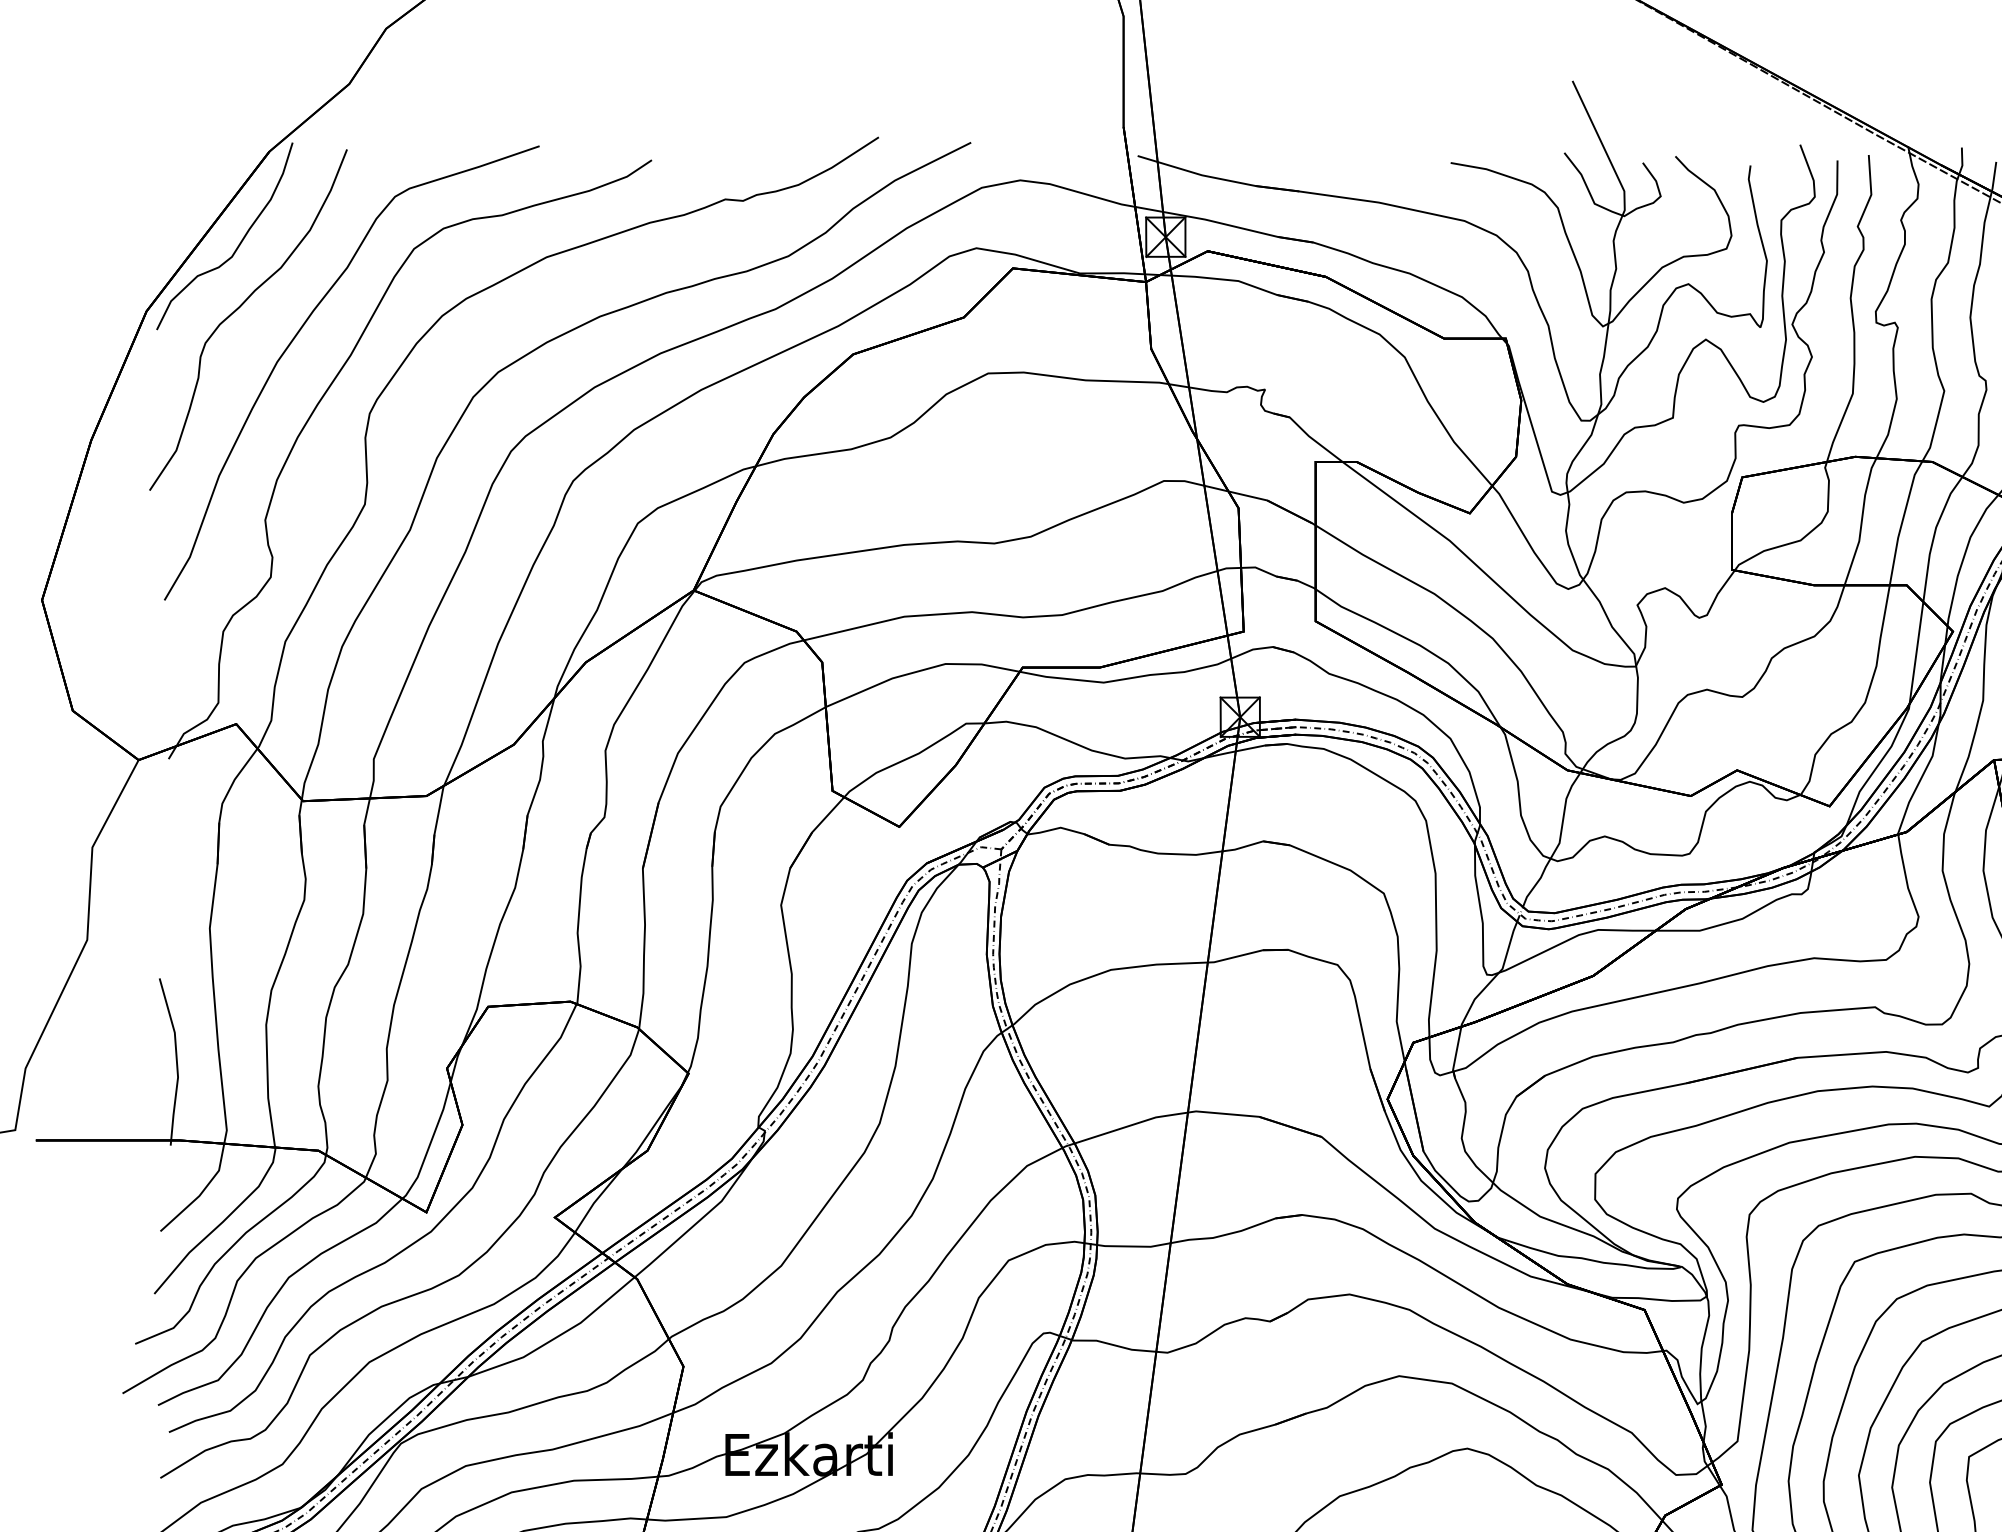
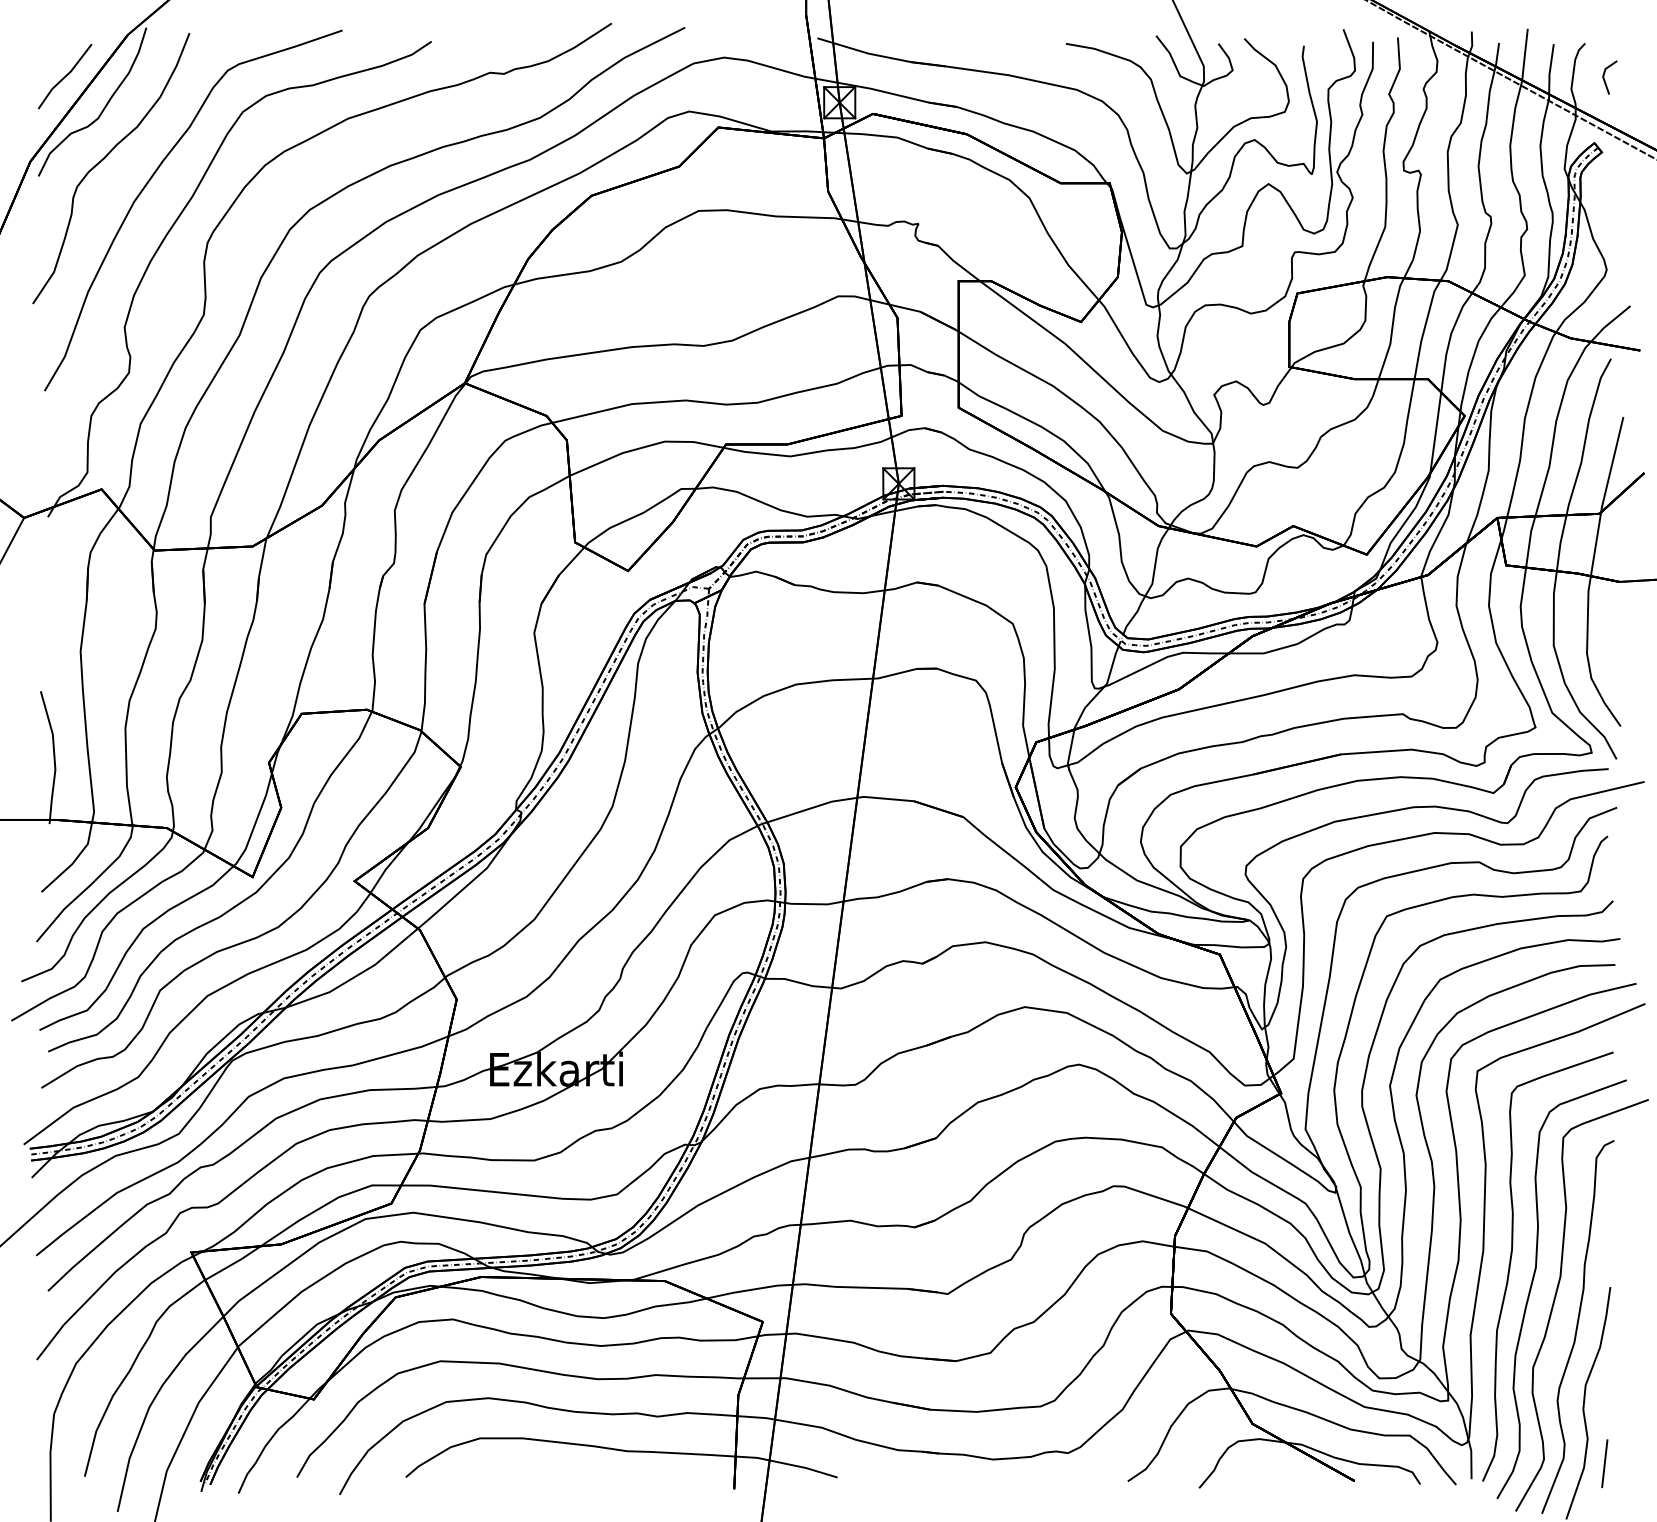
line: (190, 204) -> (65, 76), added

